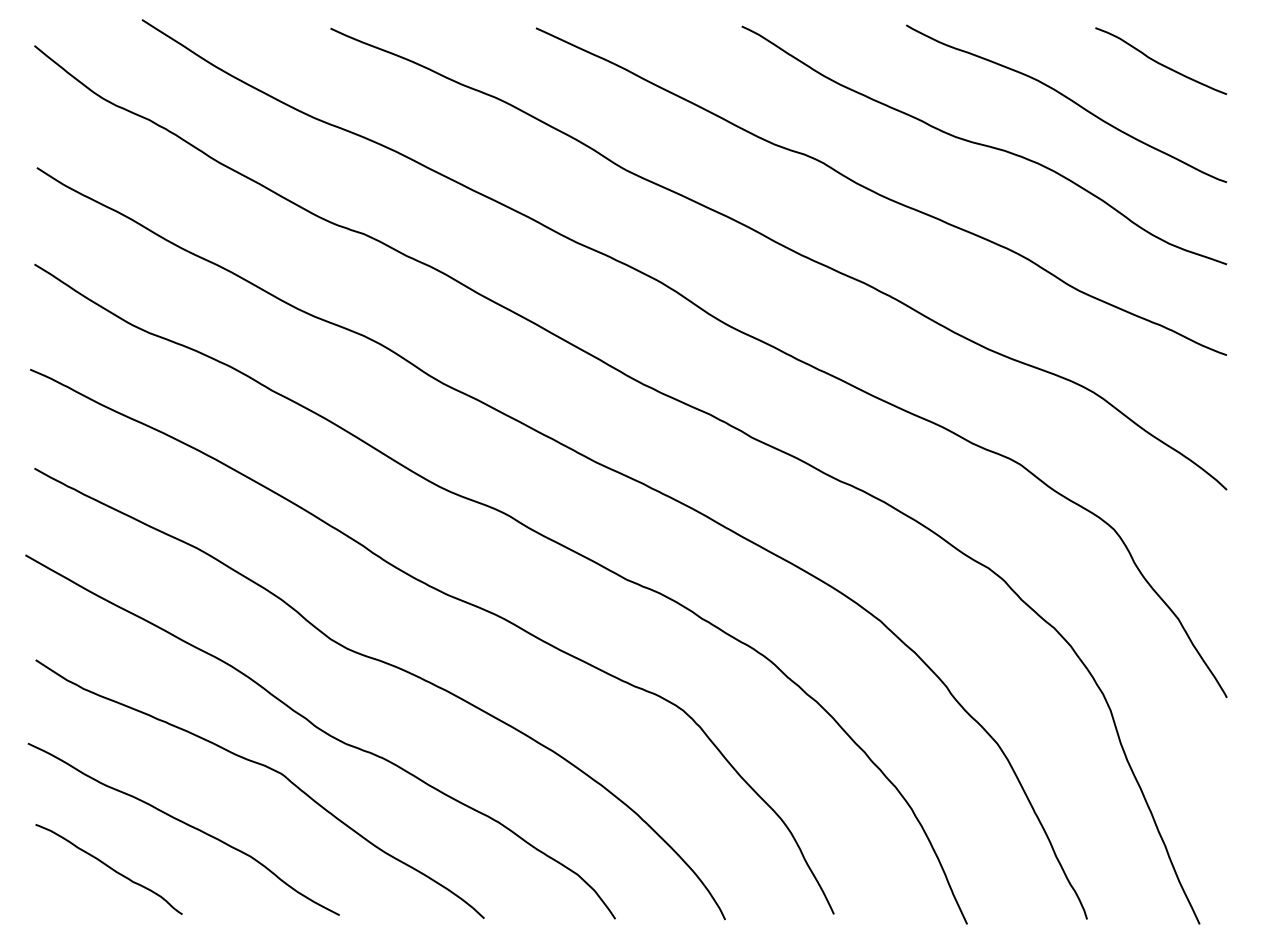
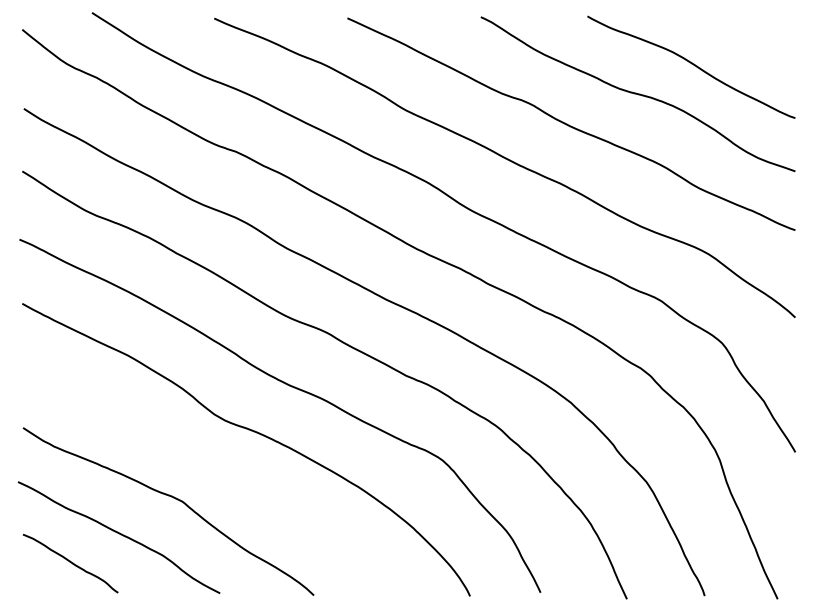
curve: (1160, 62) -> (752, 40), removed
curve: (323, 733) -> (209, 475), removed

